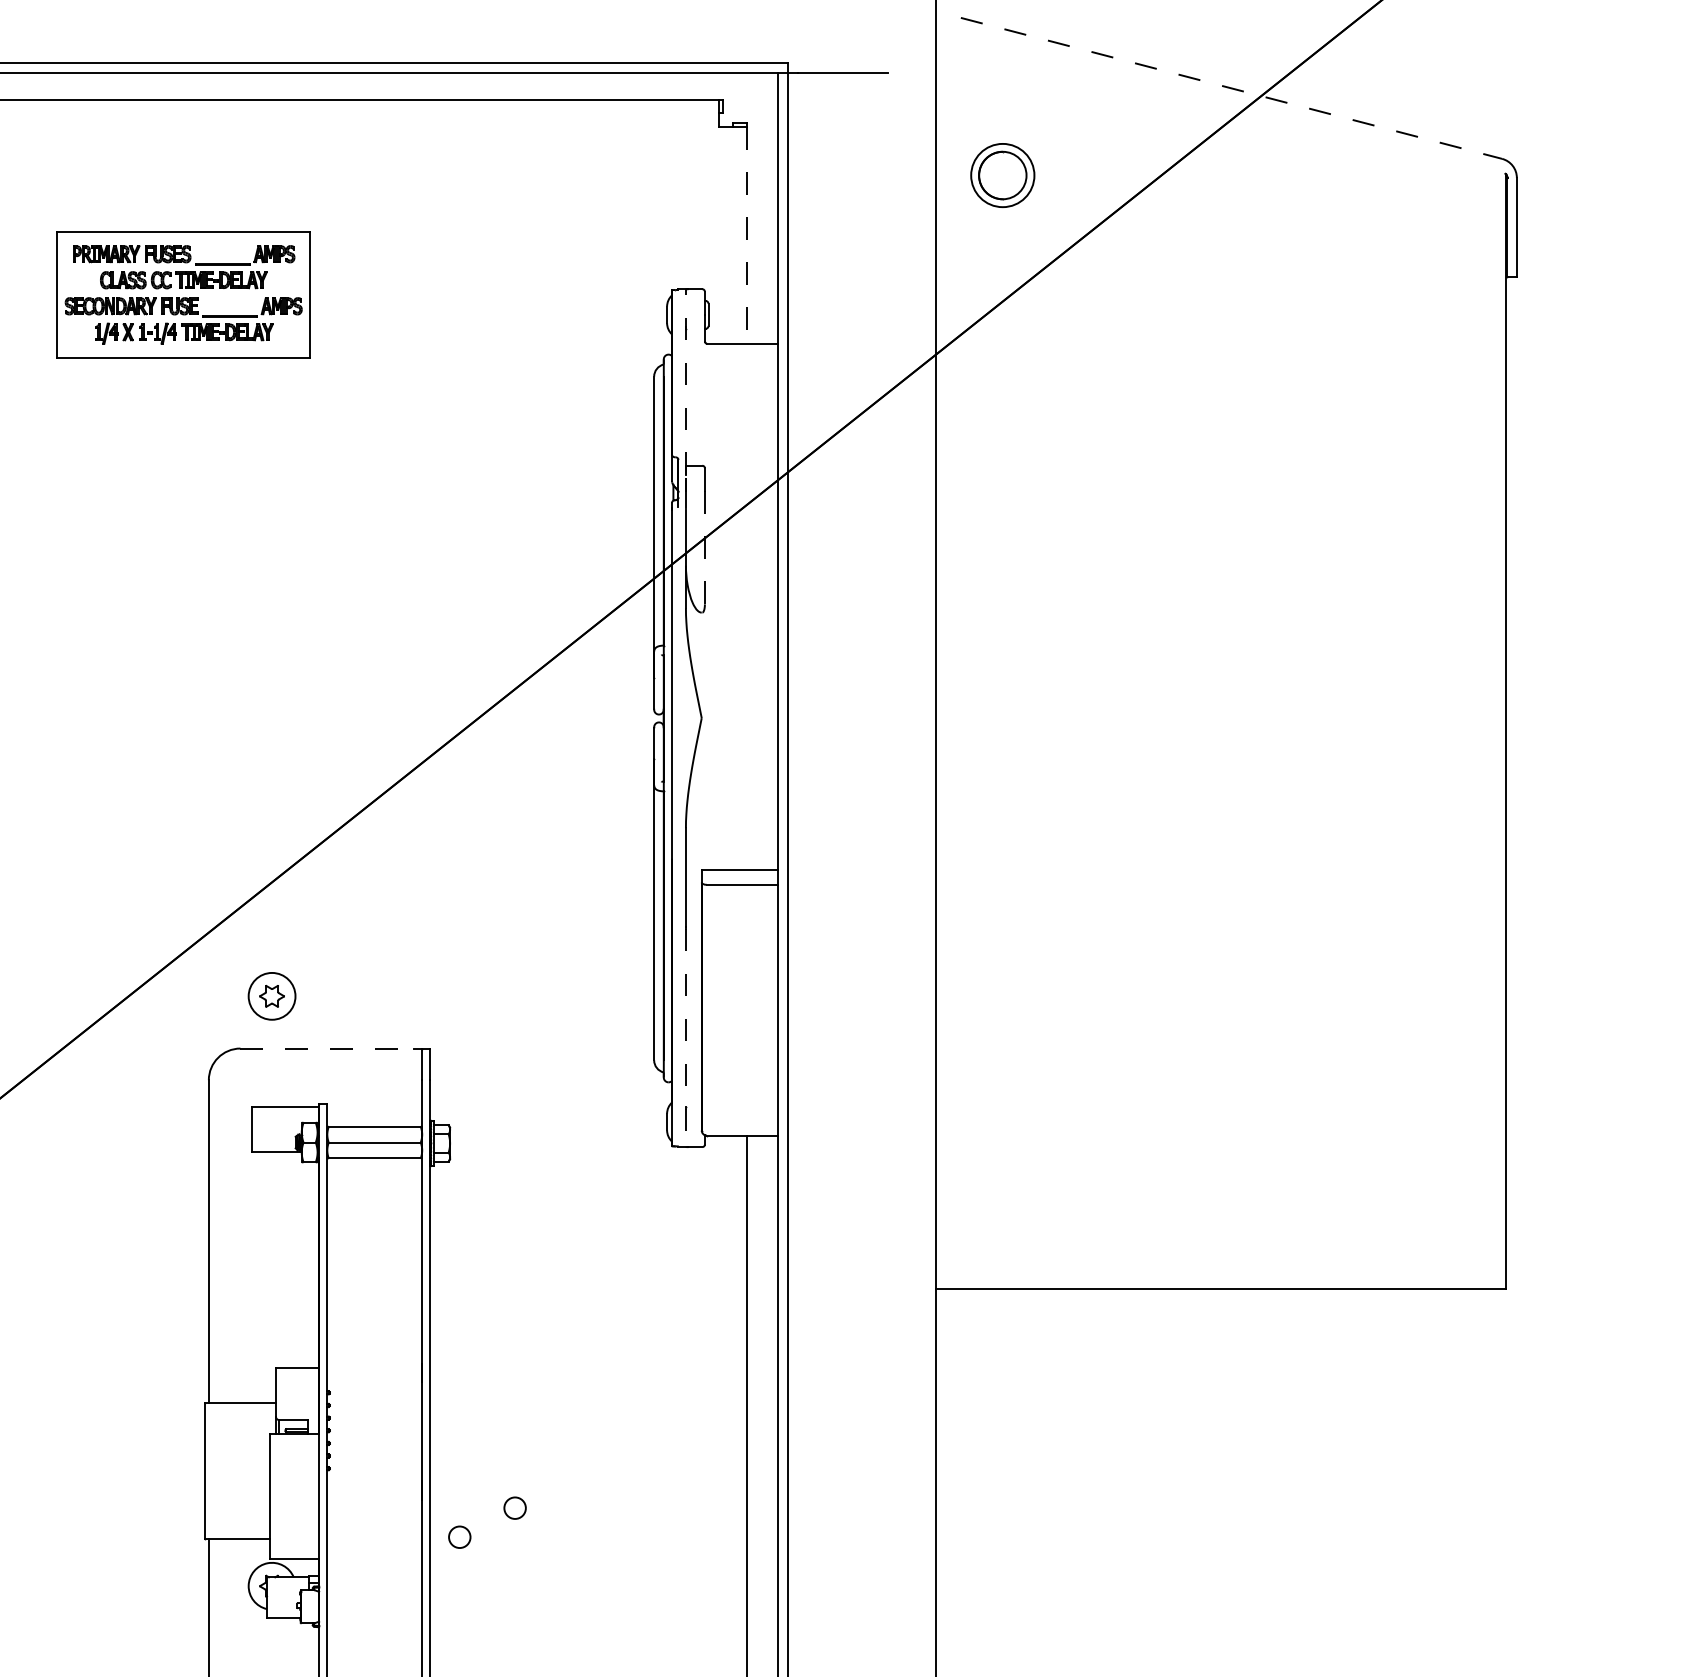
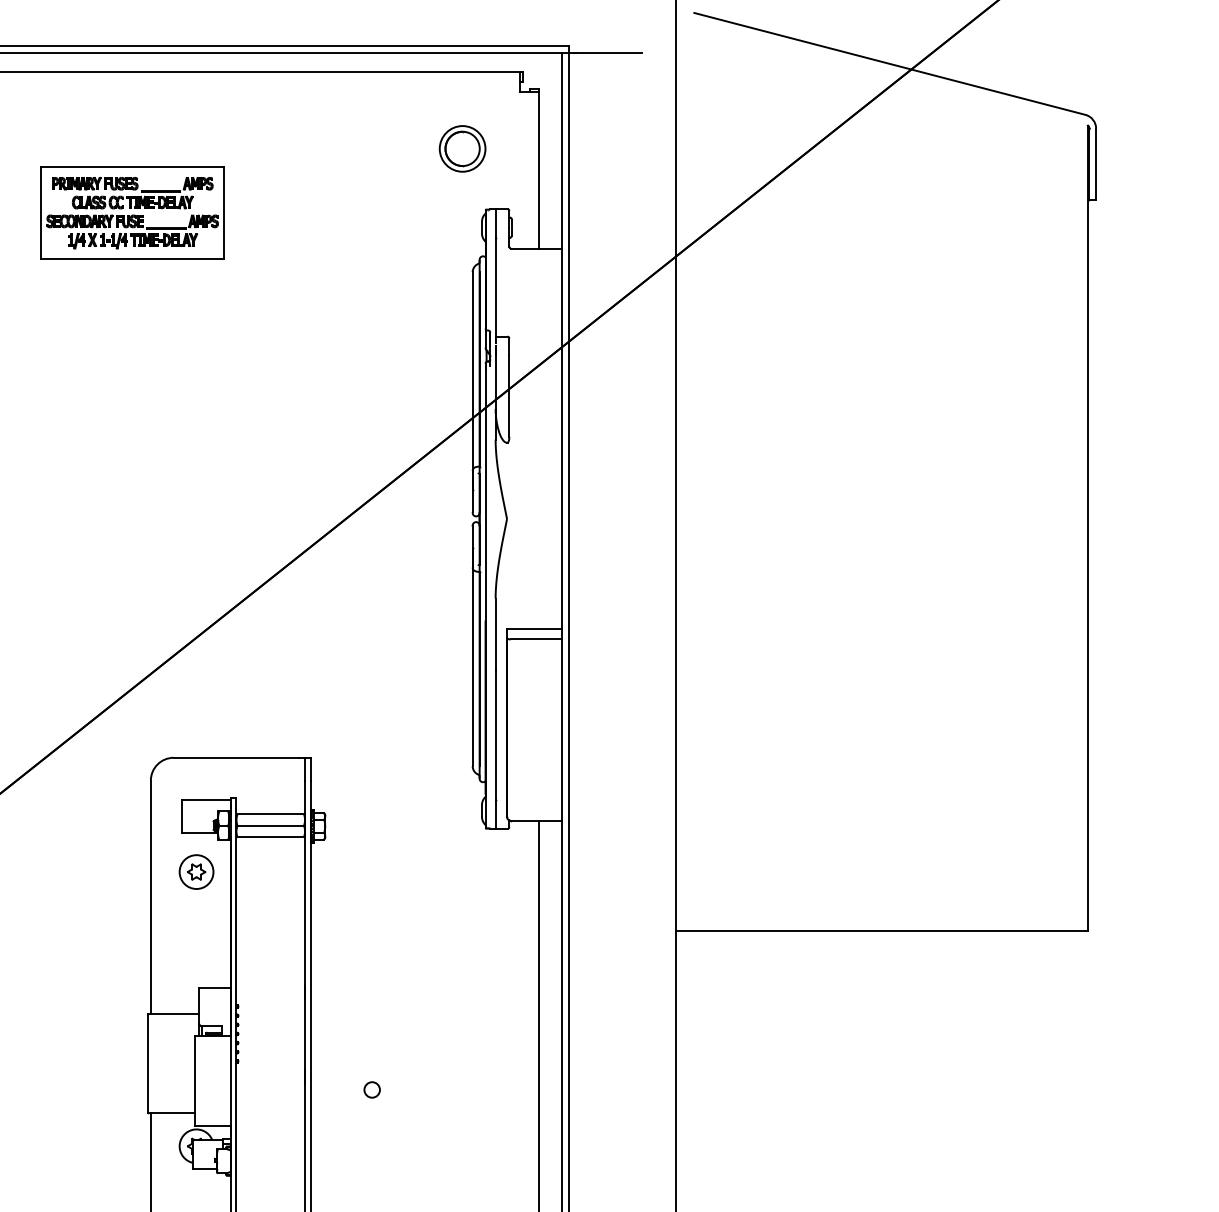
line: (1232, 89) -> (890, 64), dashed -> solid
part: (1002, 174) -> (462, 148), moved
line: (746, 235) -> (539, 170), dashed -> solid
line: (685, 381) -> (495, 275), dashed -> solid
line: (705, 547) -> (509, 395), dashed -> solid
part: (271, 995) -> (196, 871), moved
line: (685, 1038) -> (495, 750), dashed -> solid
line: (327, 1048) -> (236, 757), dashed -> solid
circle: (458, 1536) -> (331, 1110), removed

